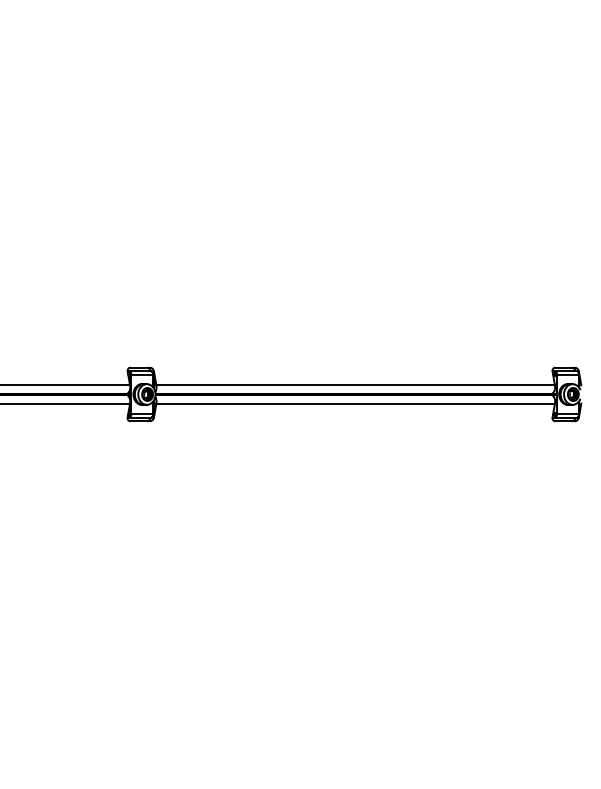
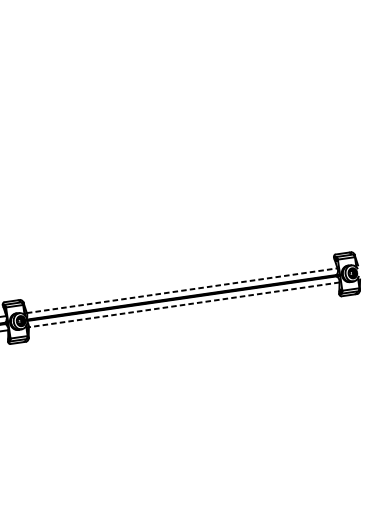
line: (356, 385) -> (182, 290), solid -> dashed
line: (355, 403) -> (184, 304), solid -> dashed

